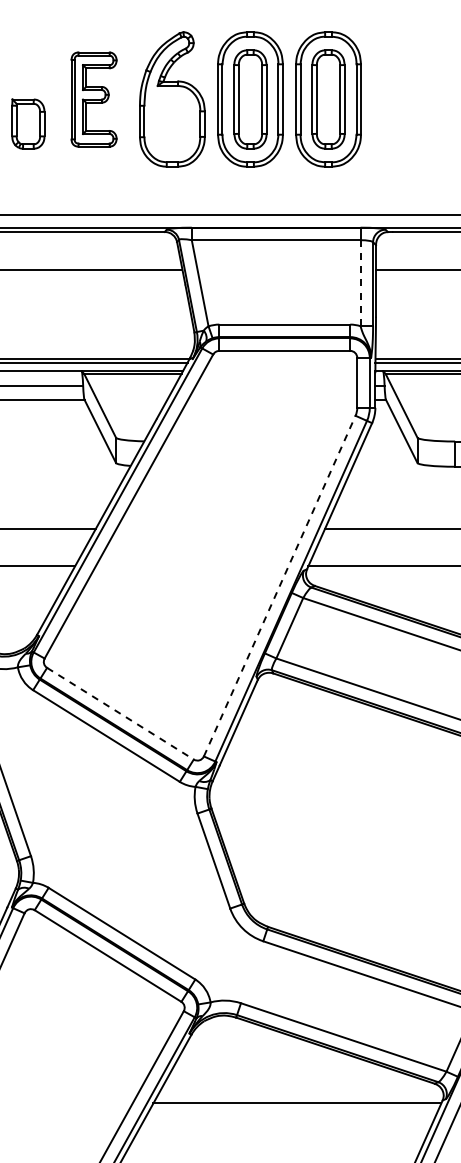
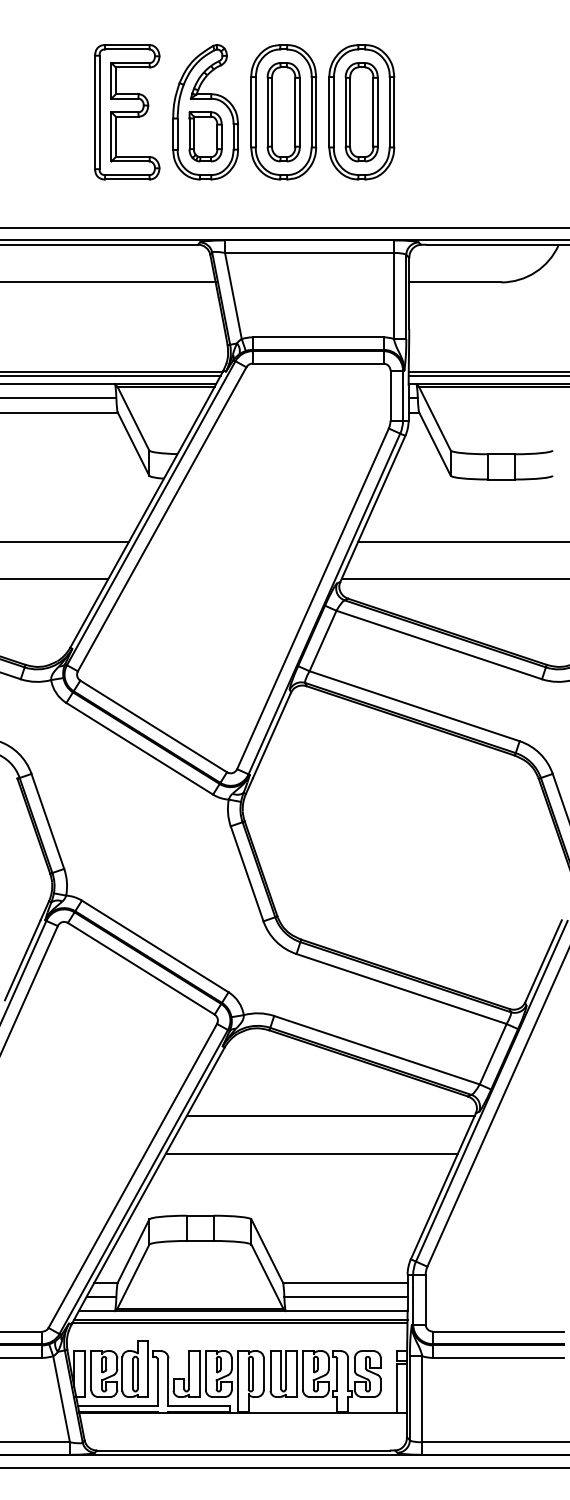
part: (94, 99) -> (127, 112), size x1.43
part: (28, 123) -> (205, 136), moved
line: (360, 282) -> (393, 295), dashed -> solid
line: (280, 585) -> (313, 598), dashed -> solid
line: (121, 713) -> (154, 726), dashed -> solid
line: (278, 1140) -> (311, 1153), added

